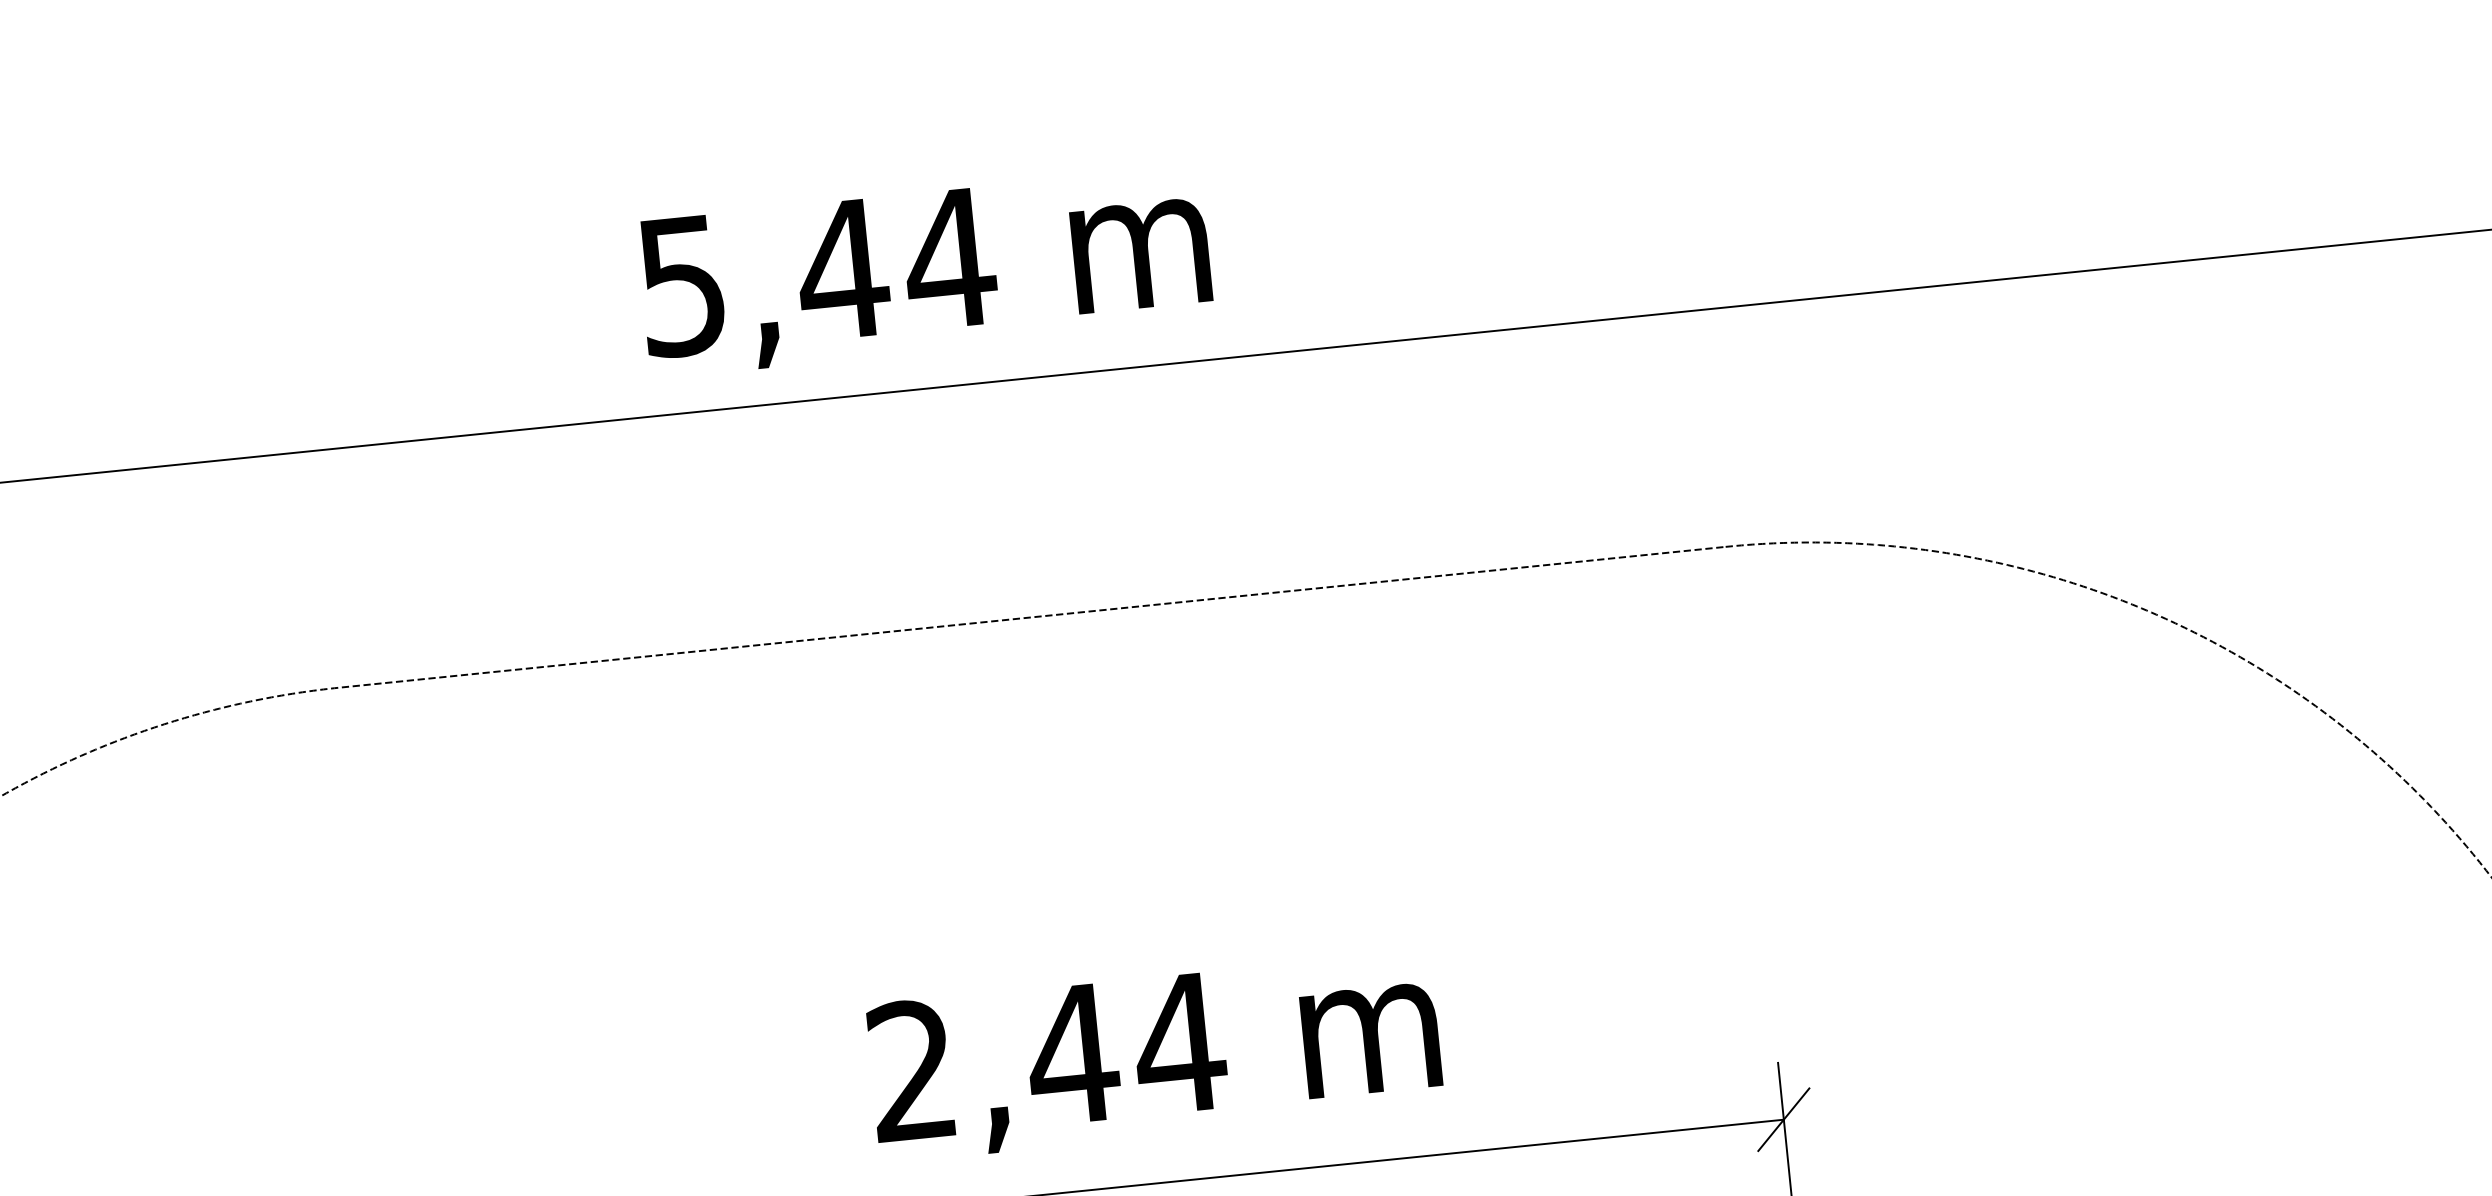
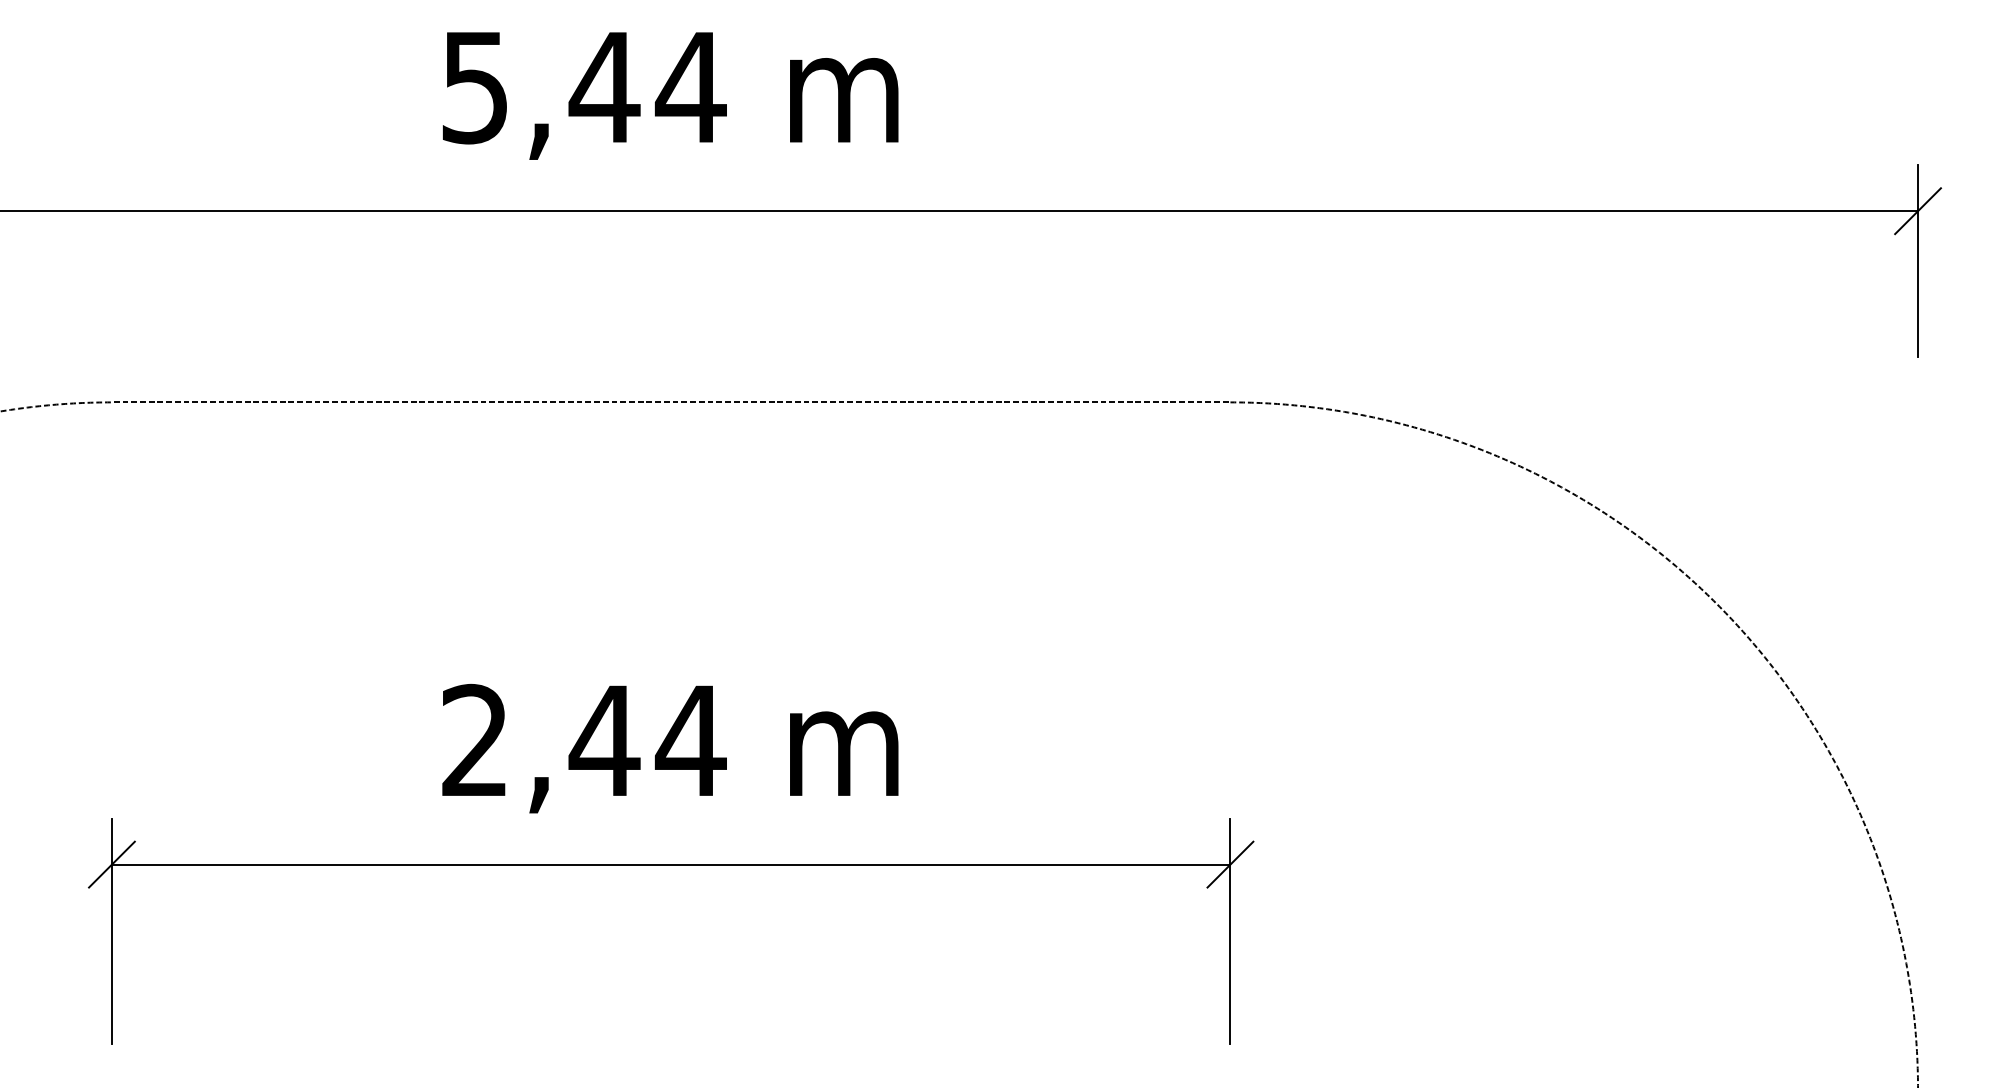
text: (925, 271) -> (670, 95), moved
text: (1155, 1055) -> (670, 748), moved

